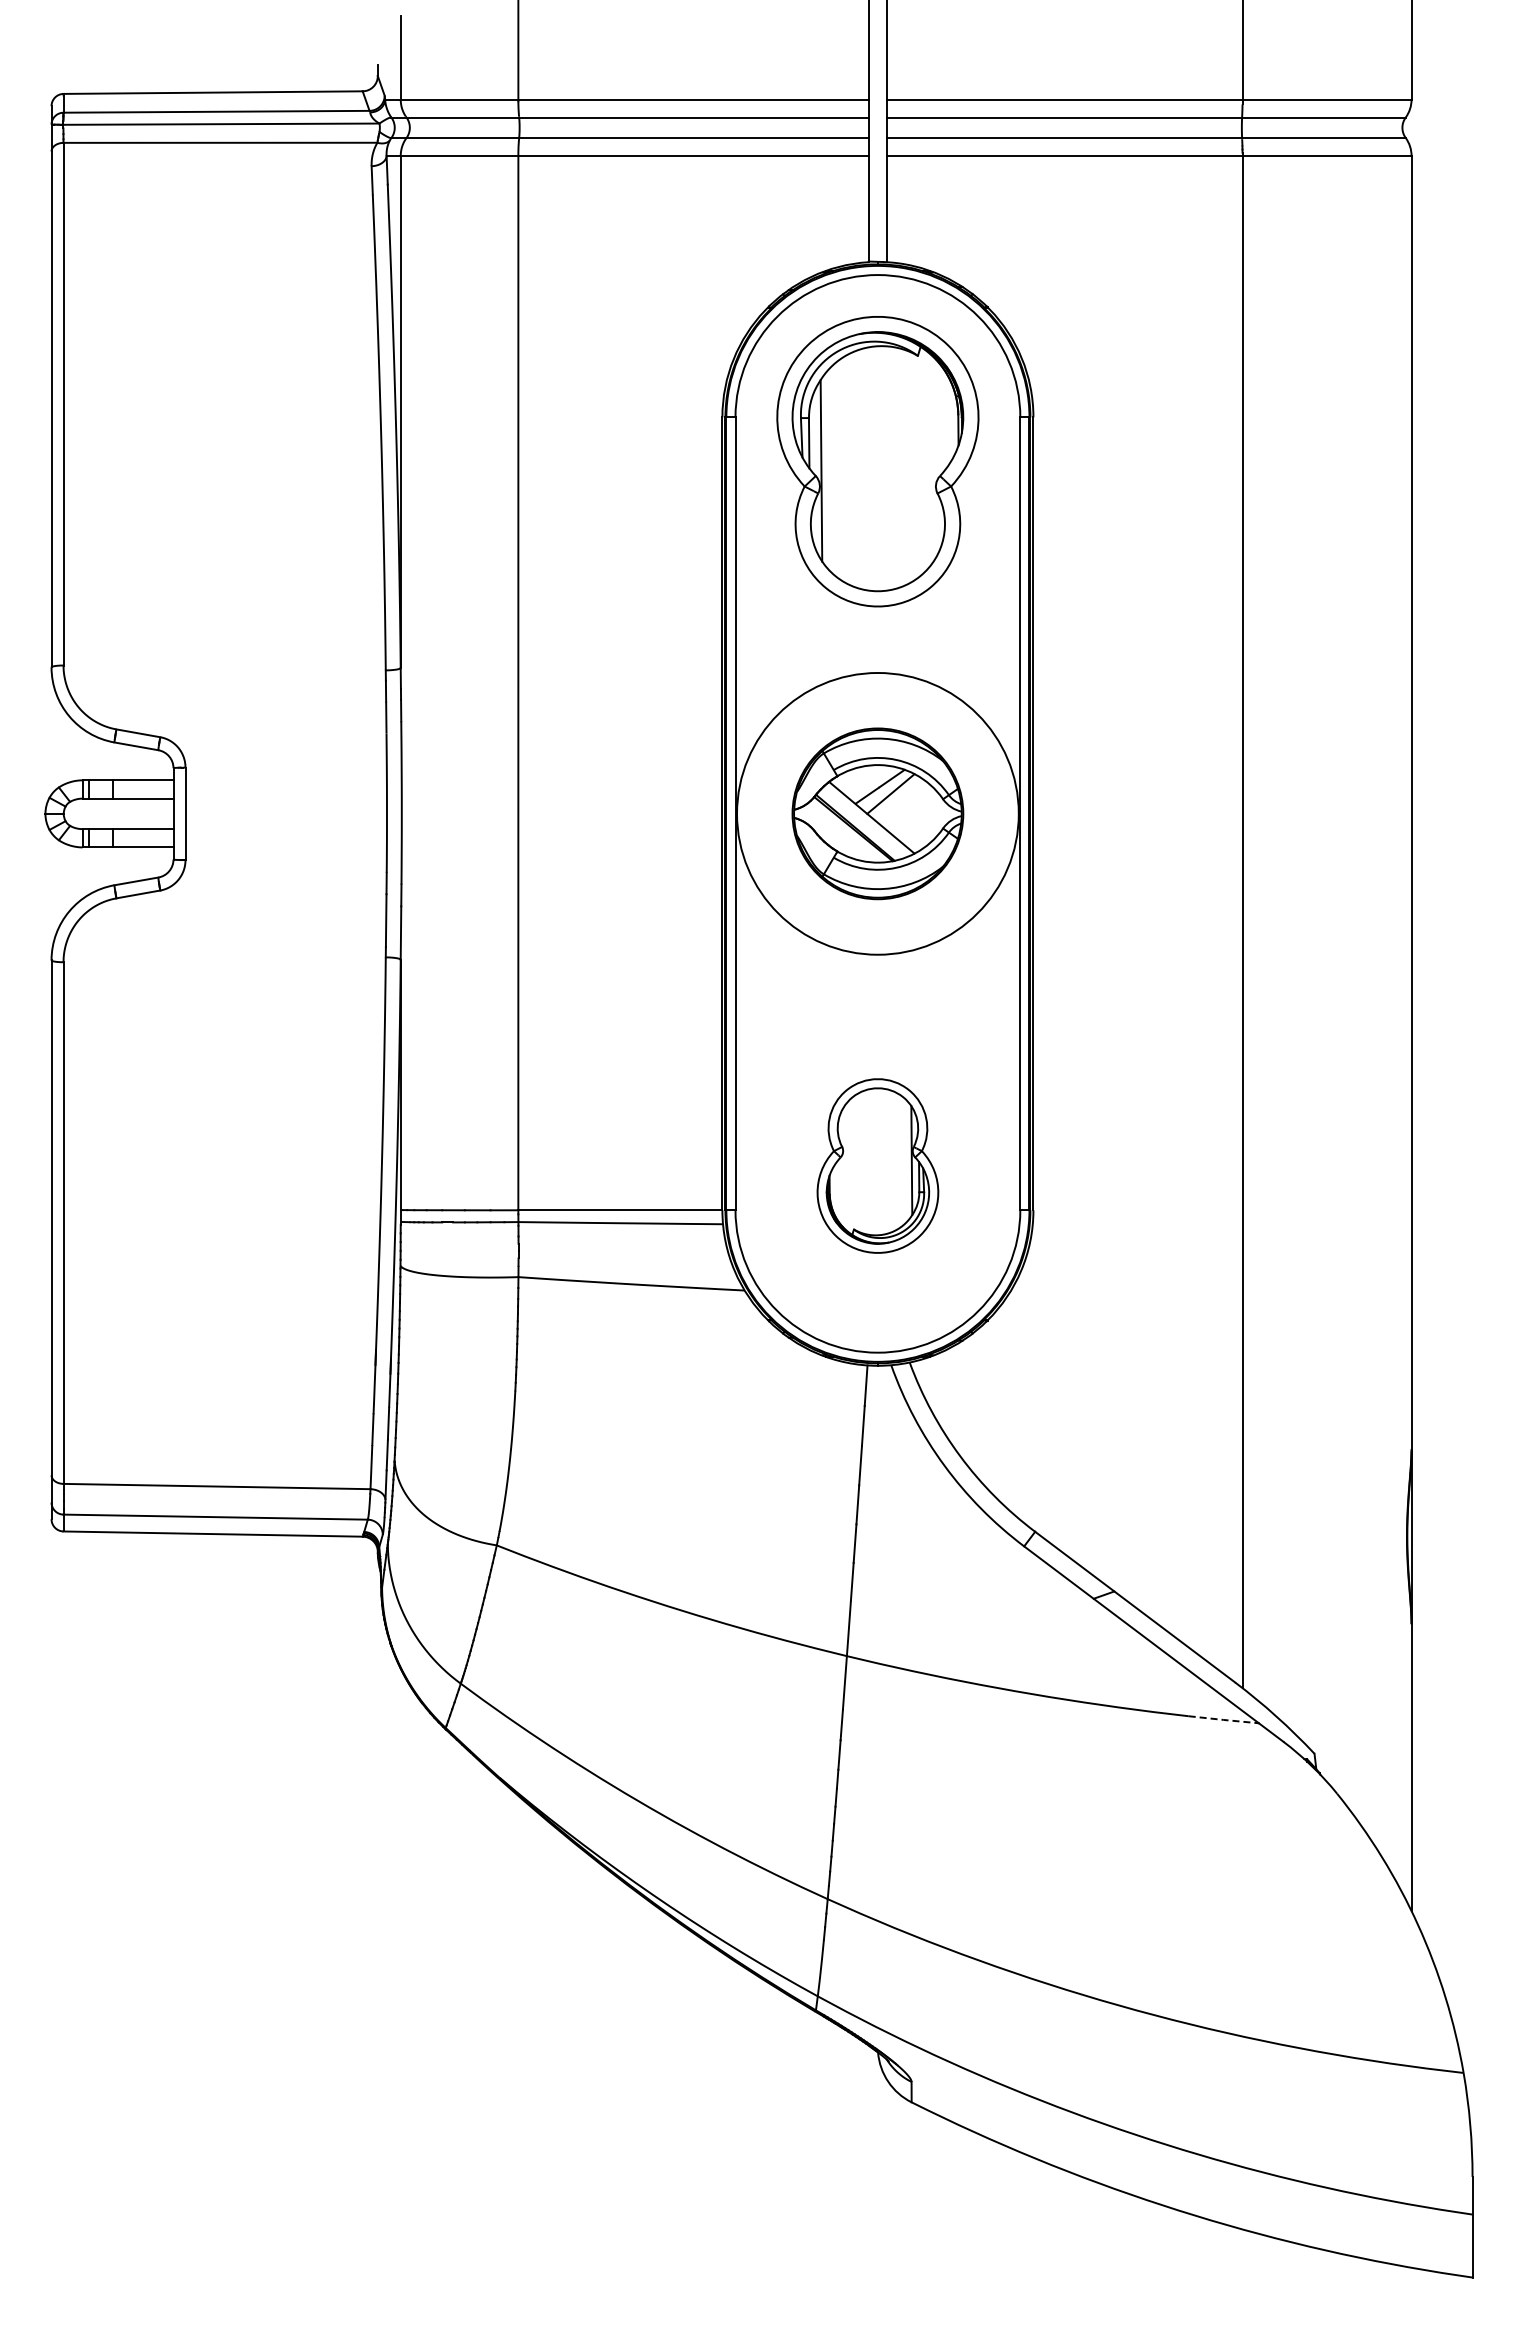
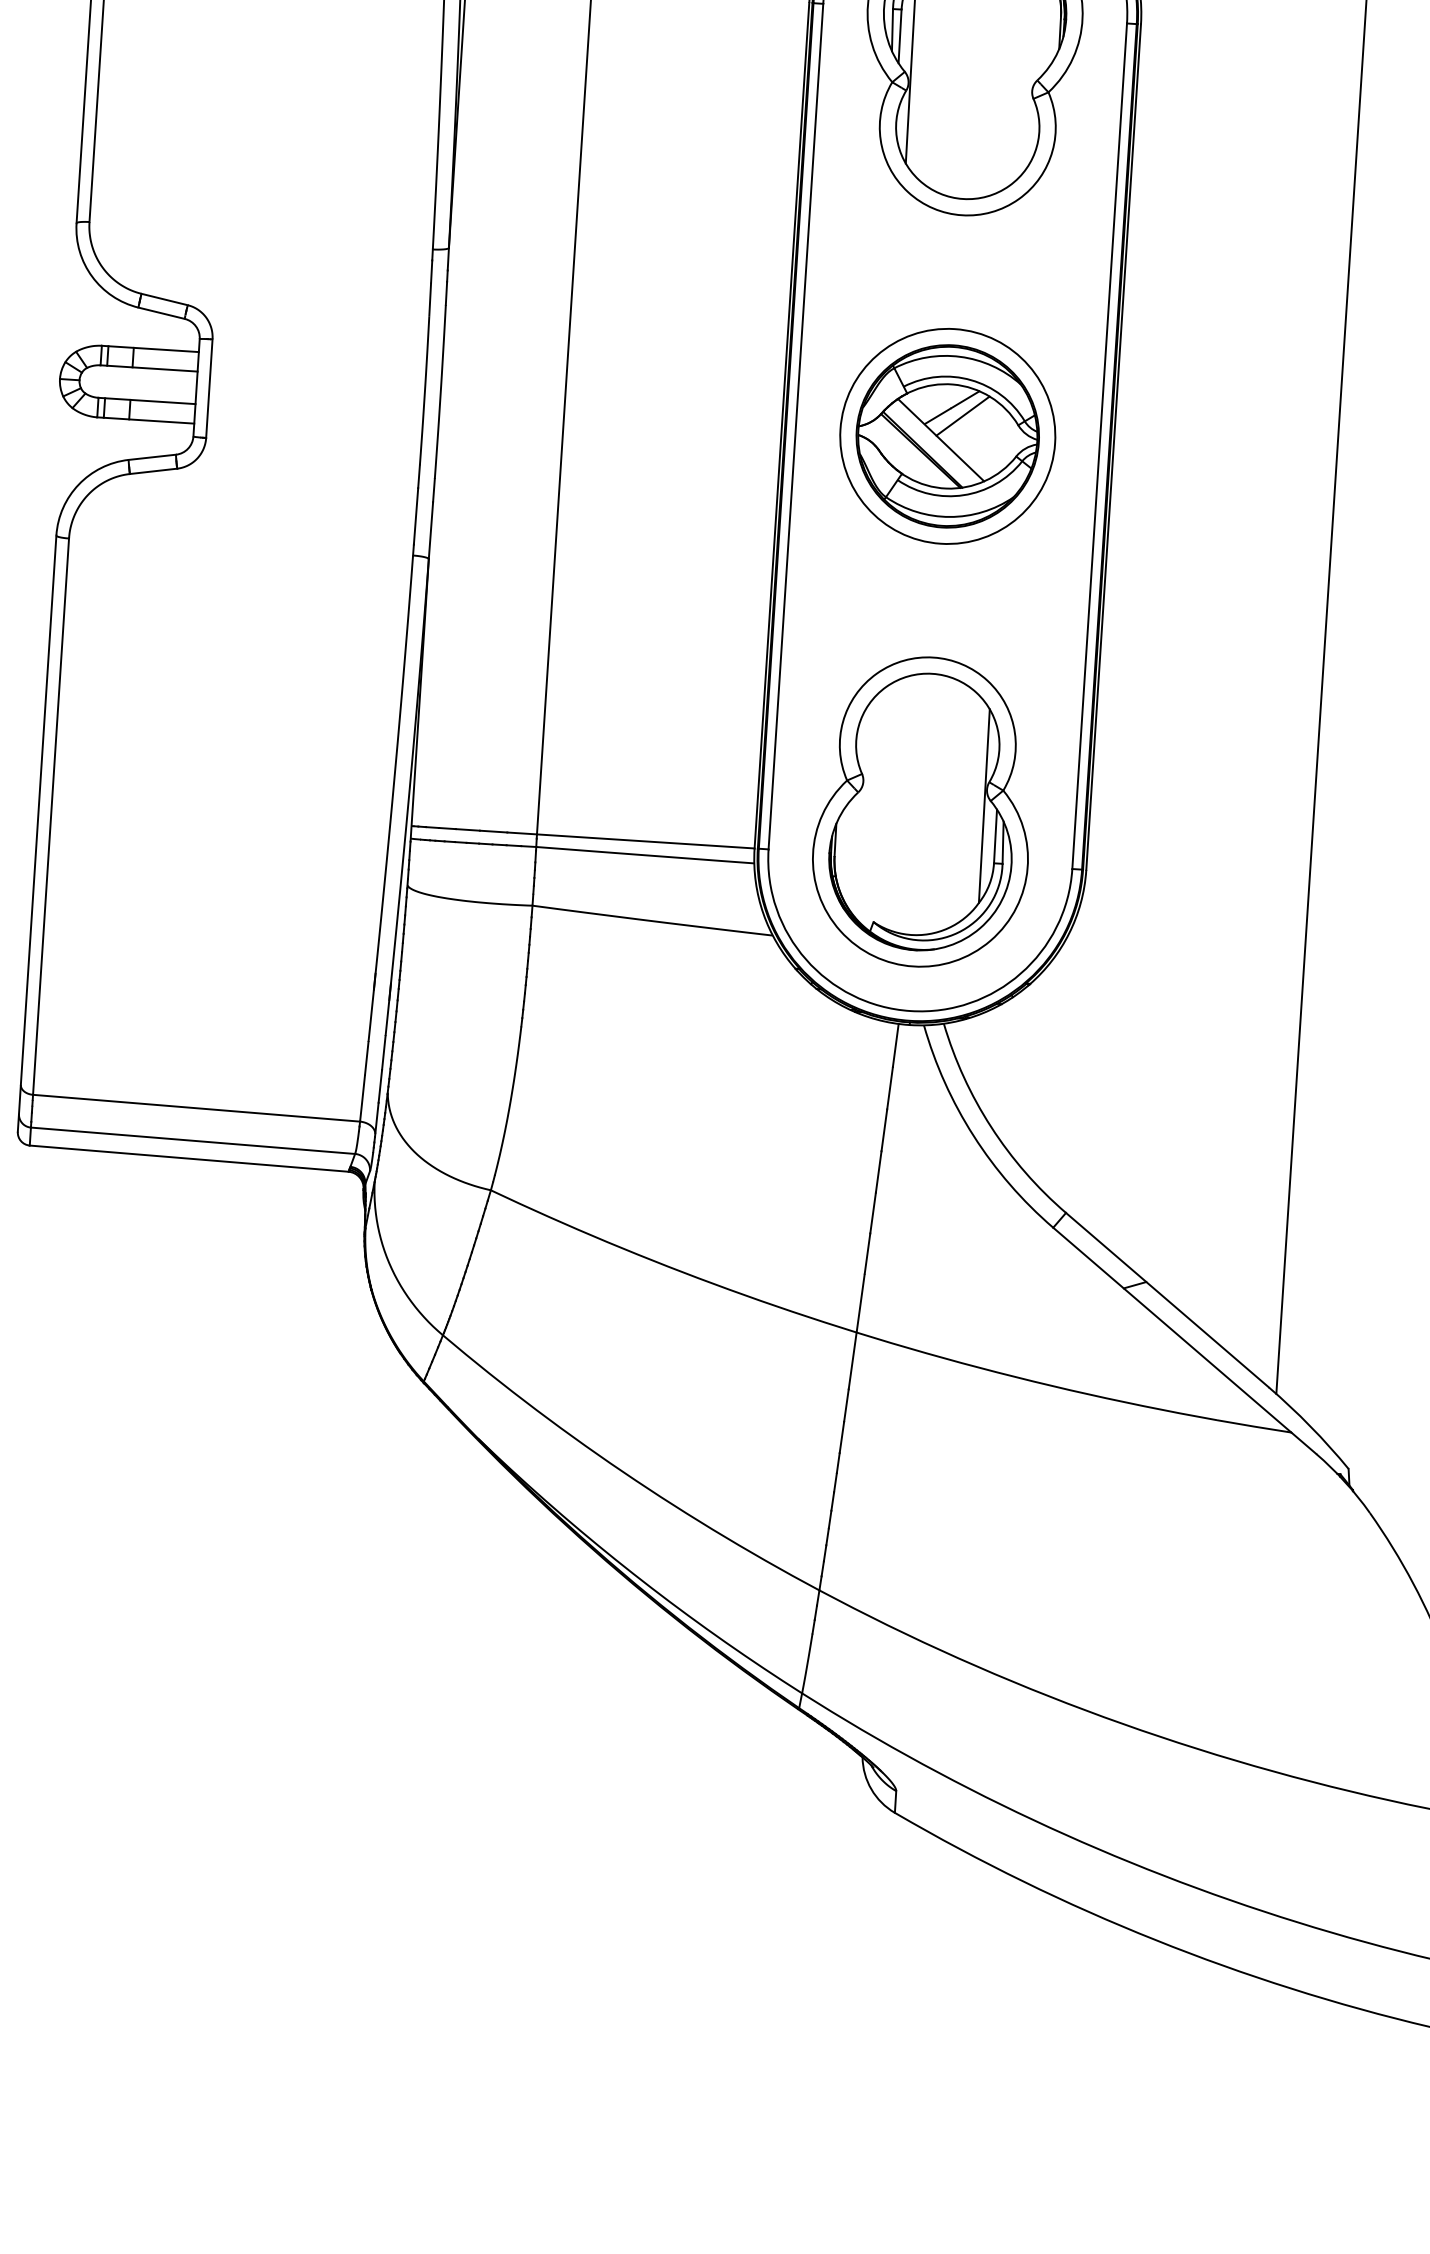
circle: (877, 813) -> (947, 436), size x0.71
part: (877, 1165) -> (923, 811), size x1.67
line: (1223, 1719) -> (1253, 1426), dashed -> solid

